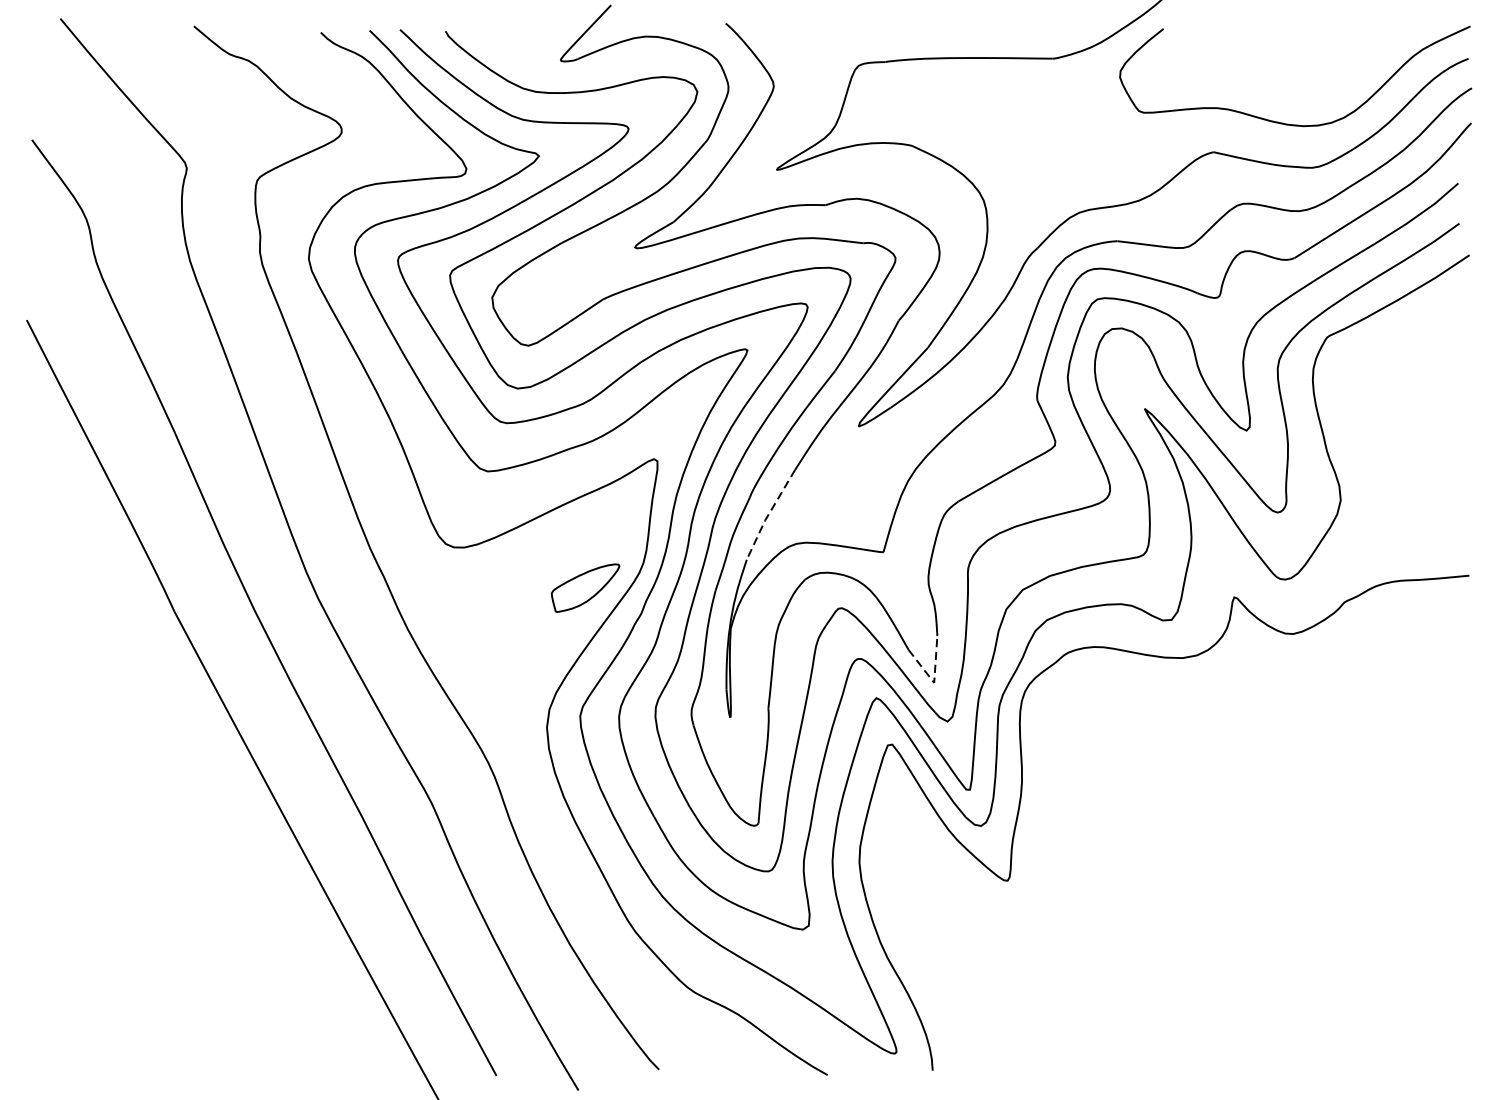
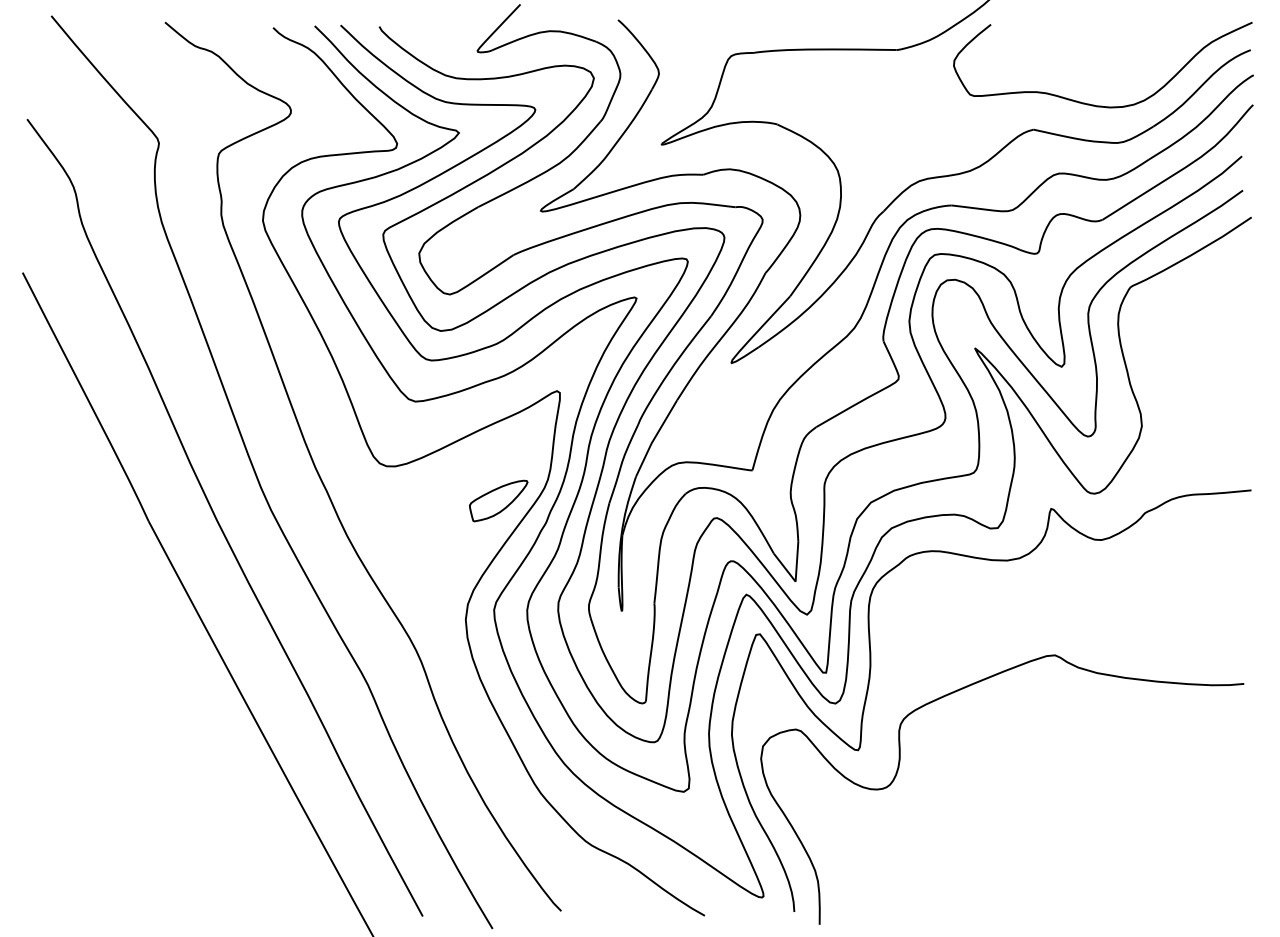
line: (768, 514) -> (654, 438), dashed -> solid
line: (934, 680) -> (795, 579), dashed -> solid
curve: (1056, 902) -> (899, 768), added

